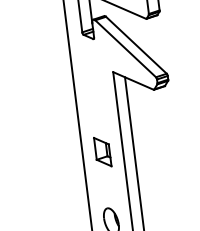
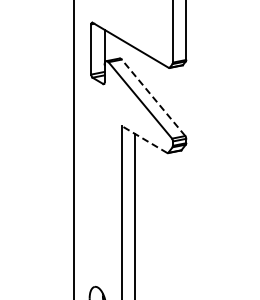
line: (136, 45) -> (153, 97), solid -> dashed
line: (133, 80) -> (144, 139), solid -> dashed
part: (102, 152) -> (97, 219), removed

